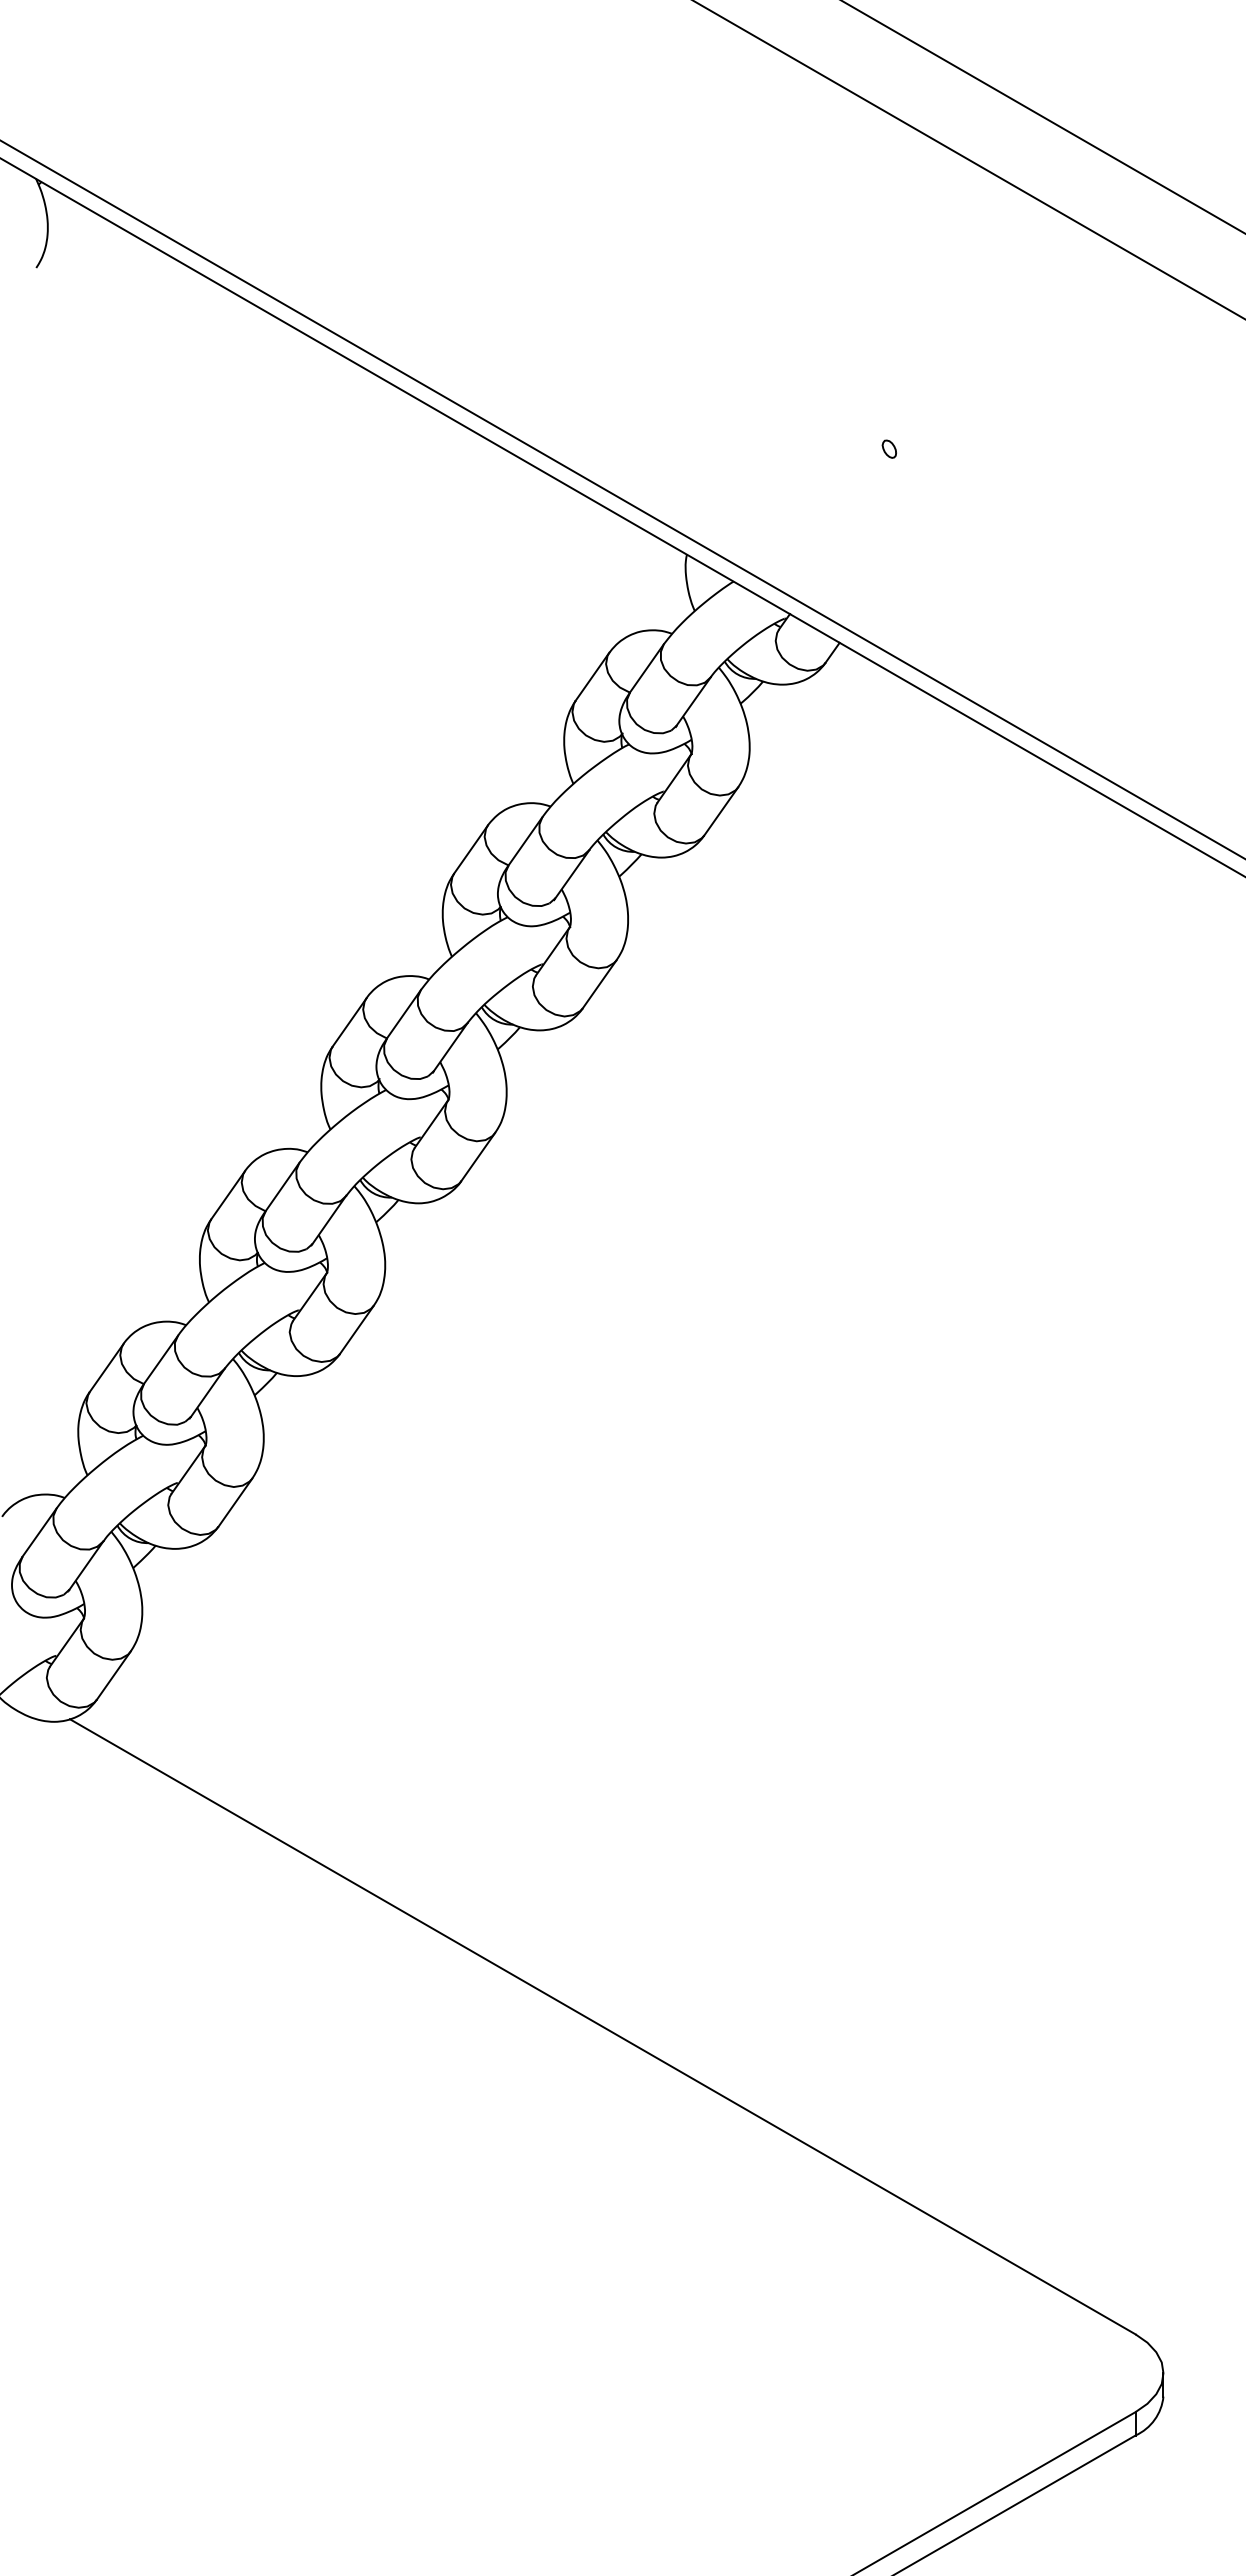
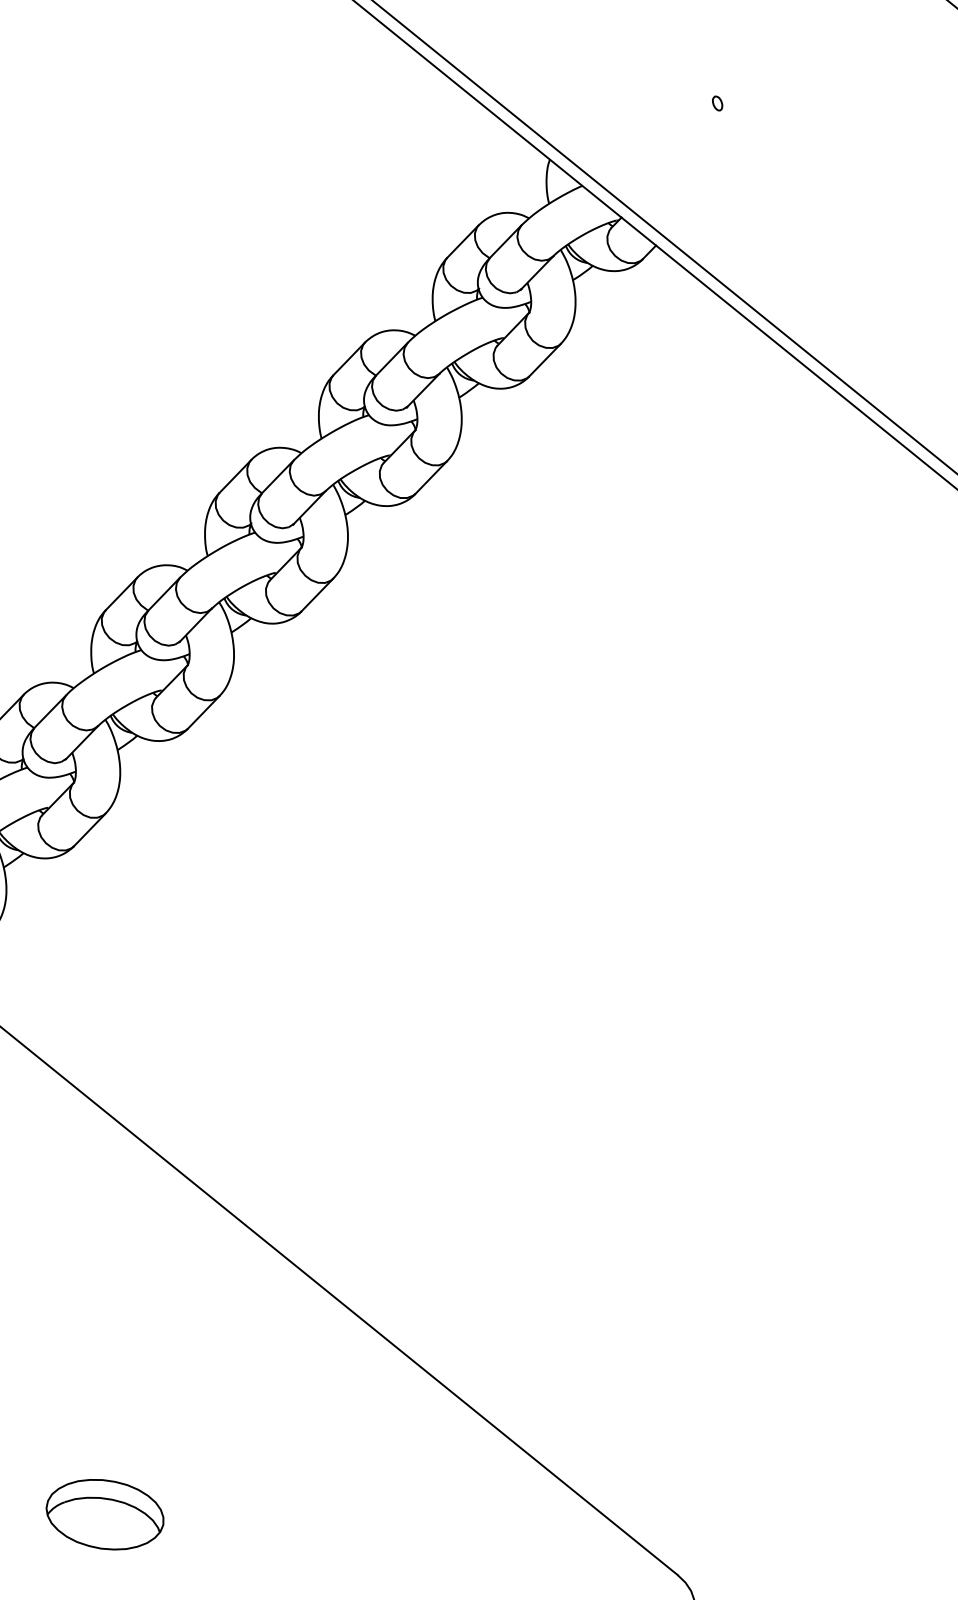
part: (393, 2373) -> (105, 1514), added

